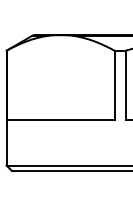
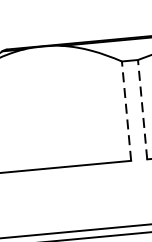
line: (114, 85) -> (126, 111), solid -> dashed
line: (125, 85) -> (142, 109), solid -> dashed

